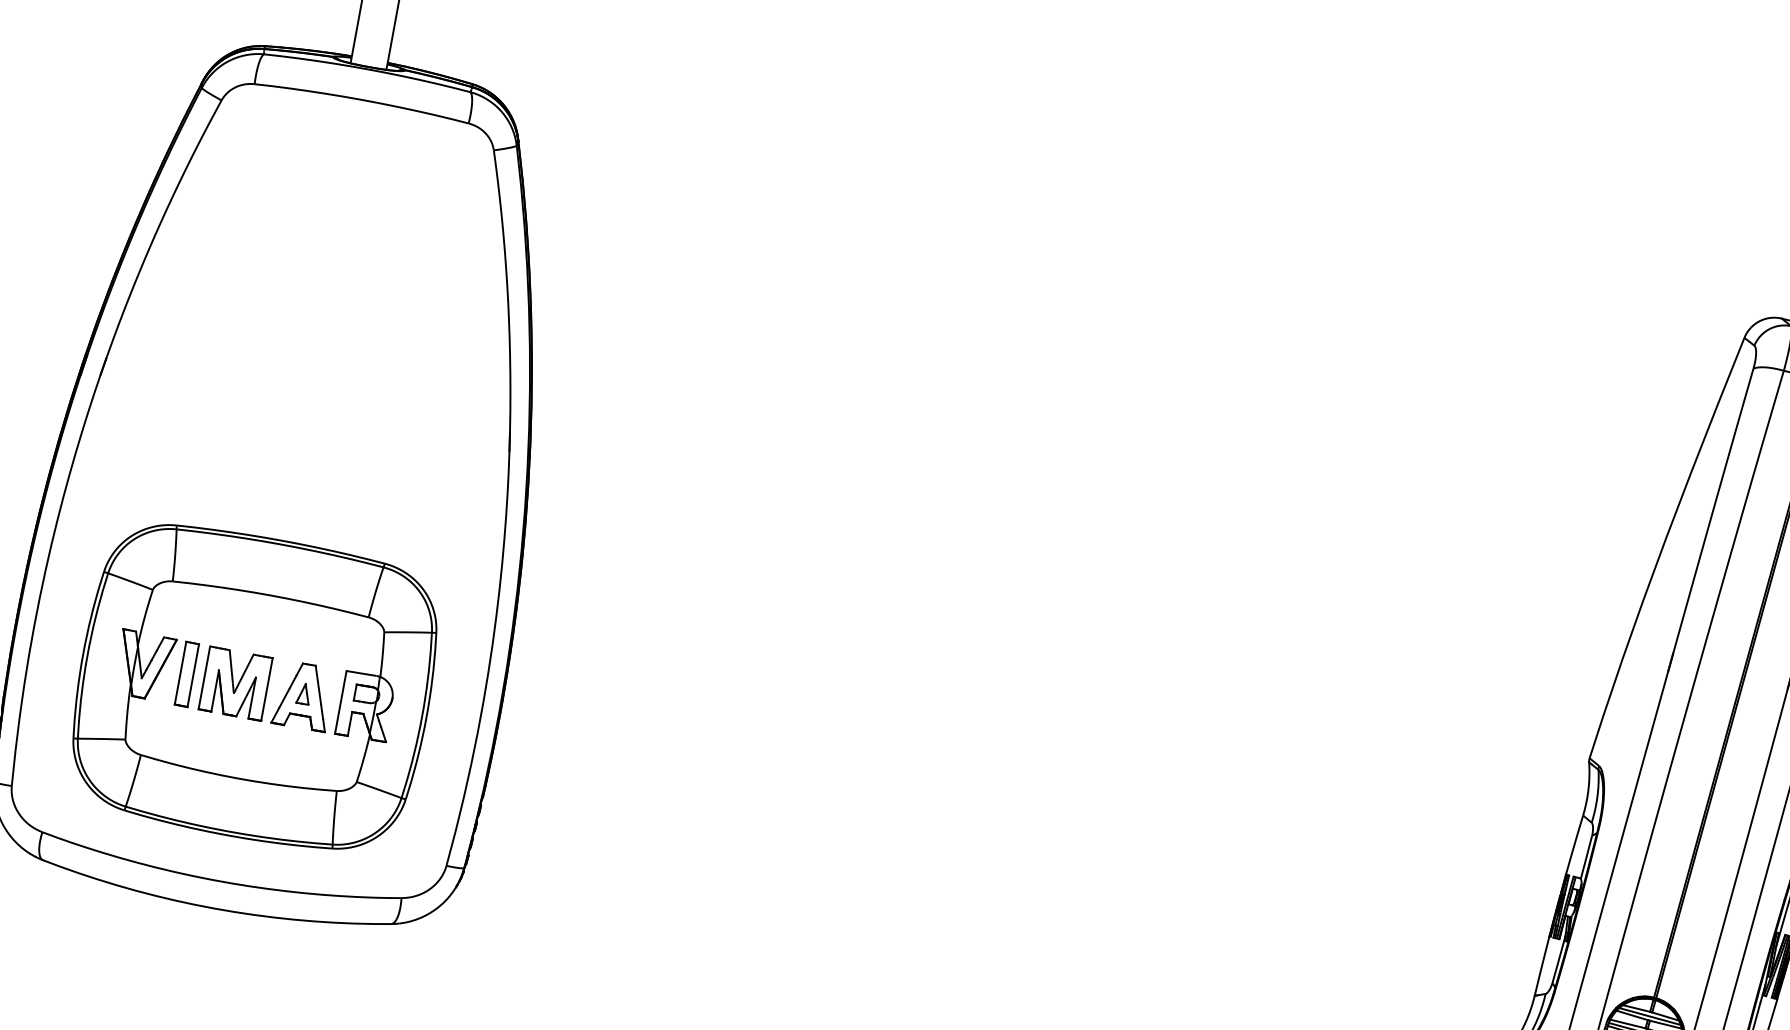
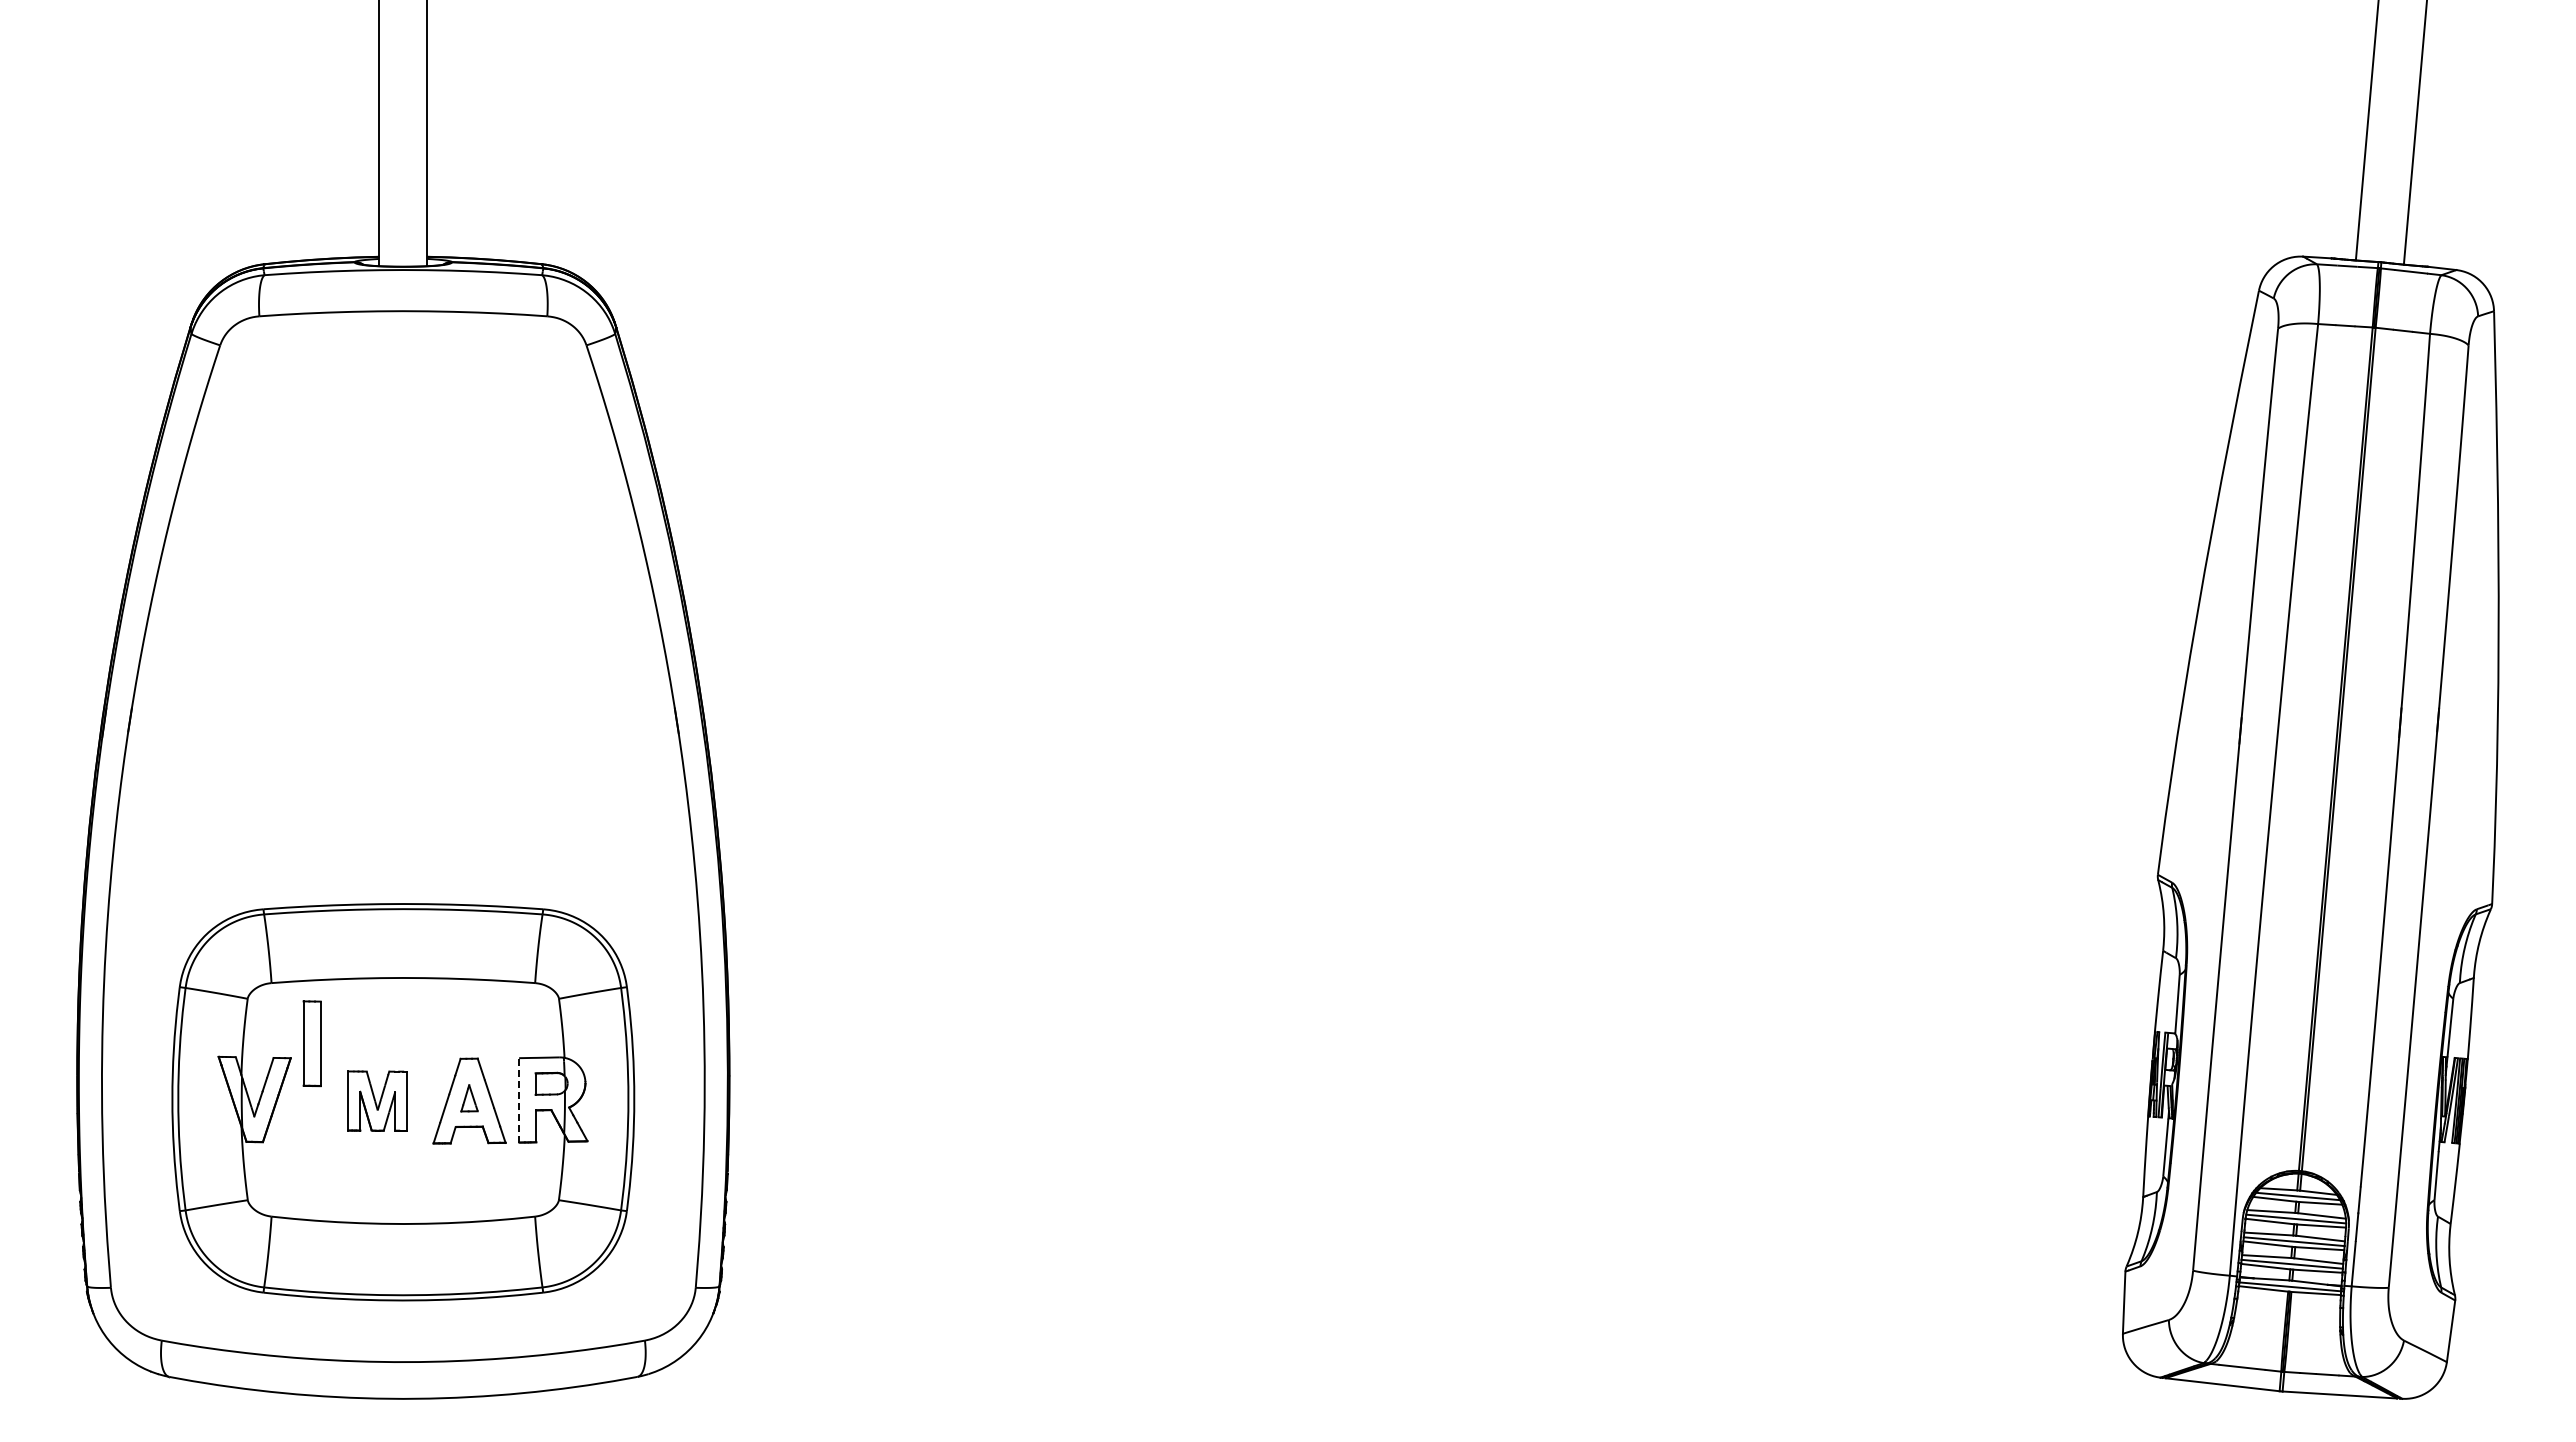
part: (186, 674) -> (311, 1043), moved
part: (235, 683) -> (377, 1100), size x0.7
line: (341, 701) -> (519, 1099), solid -> dashed

